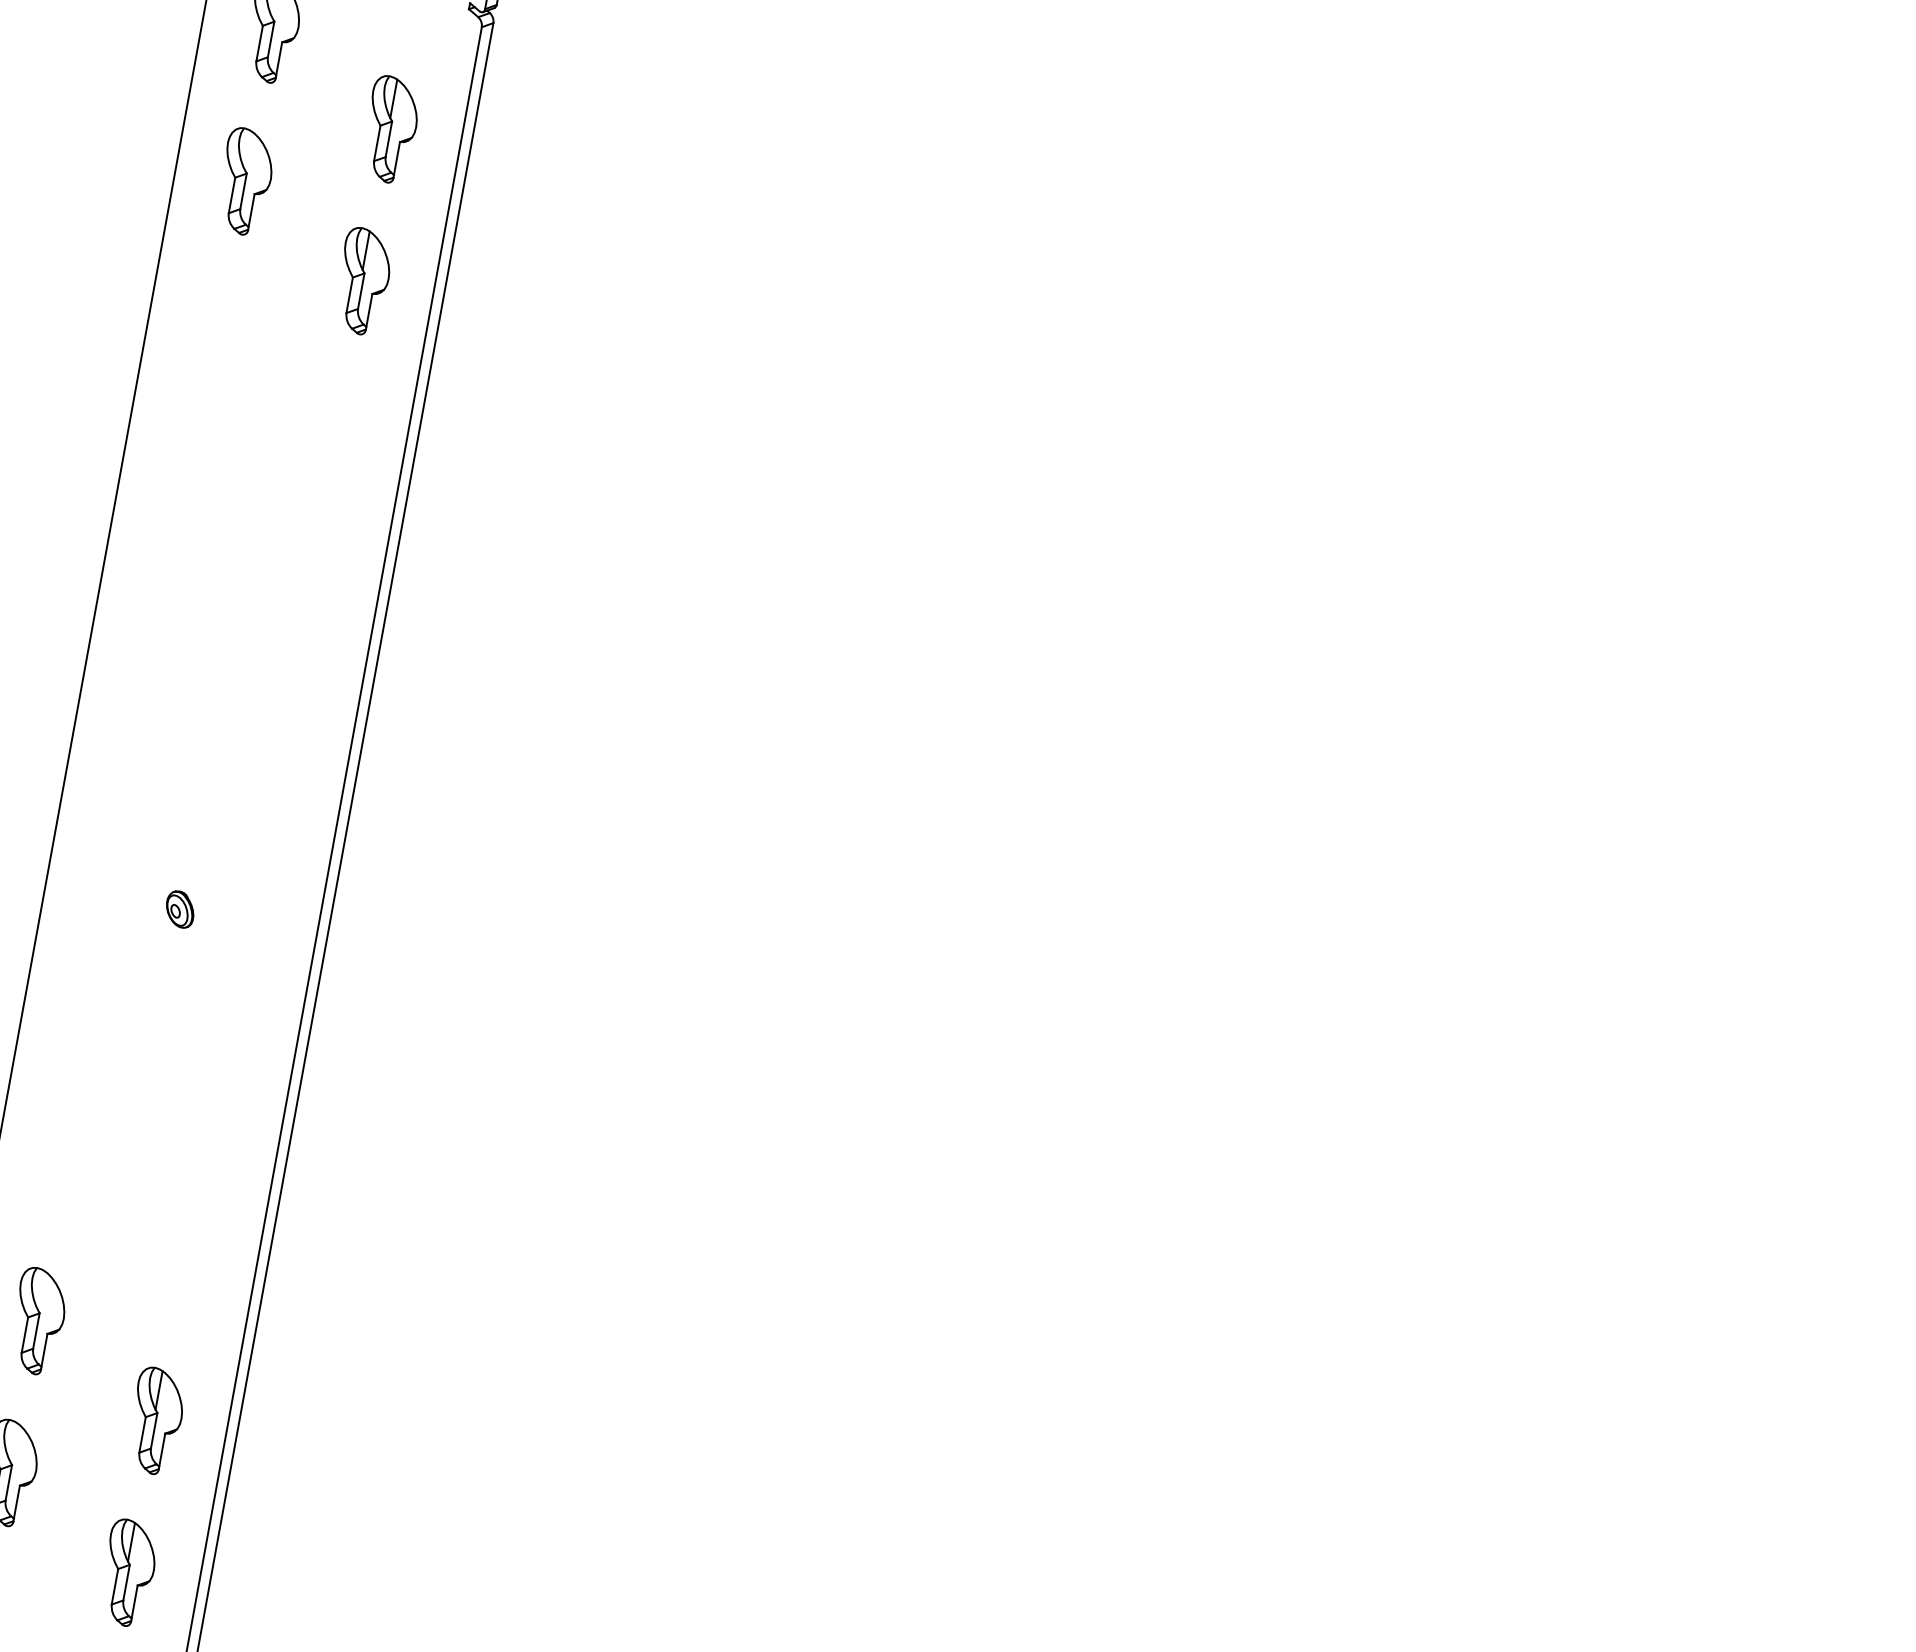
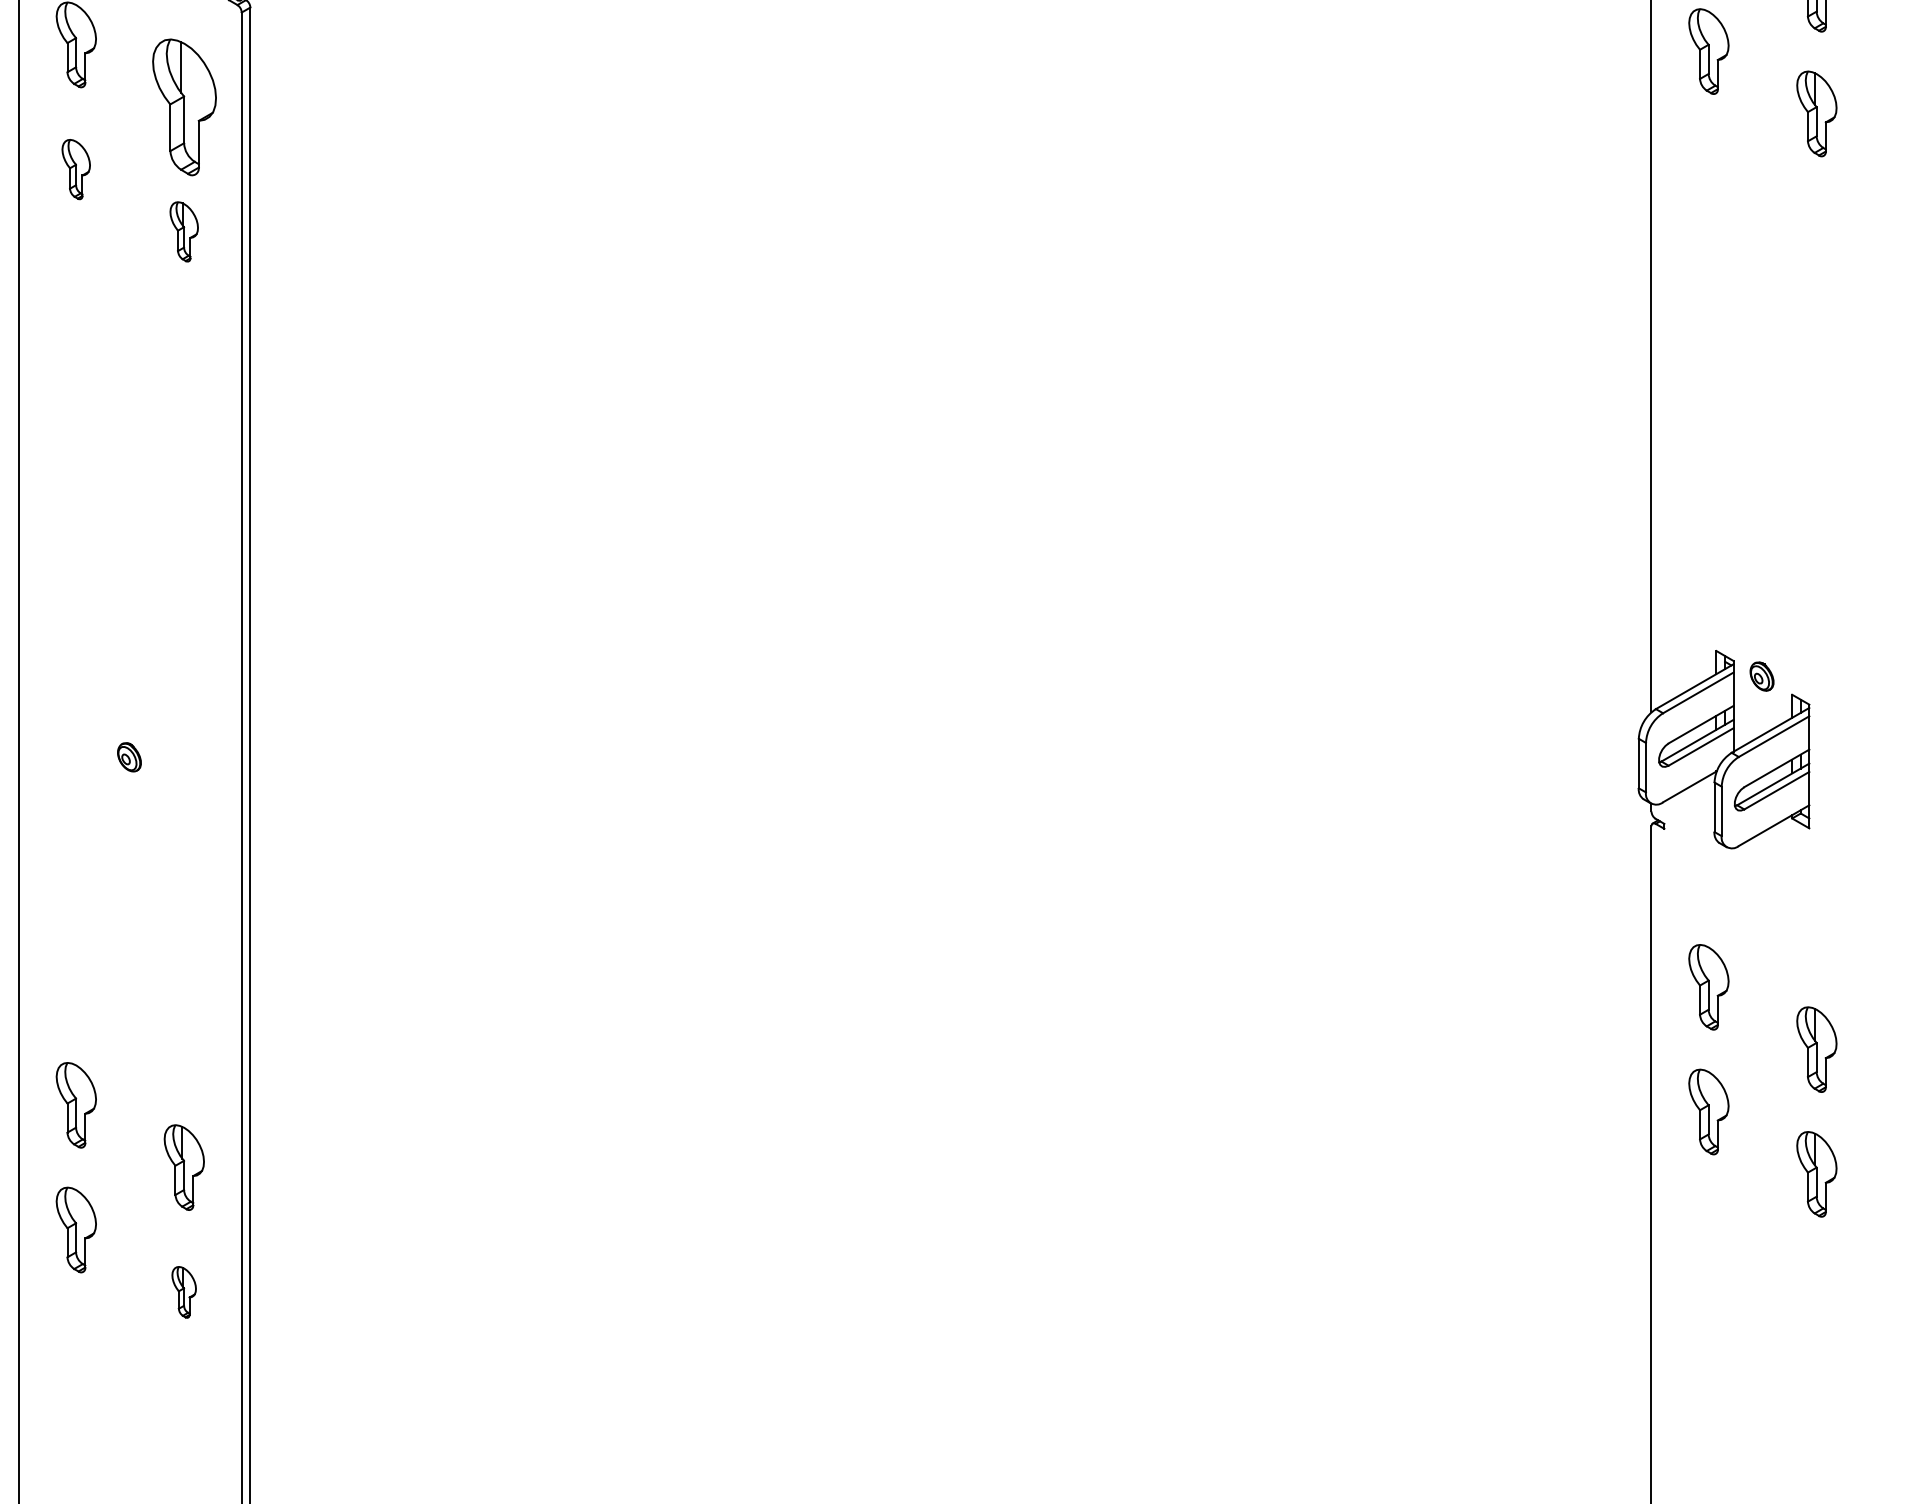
part: (390, 128) -> (183, 106), size x1.6
part: (244, 181) -> (75, 169), size x0.7
part: (362, 281) -> (183, 231), size x0.7
part: (127, 1573) -> (183, 1292), size x0.6

